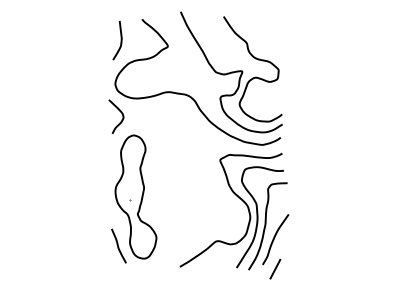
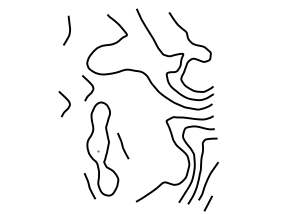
curve: (120, 40) -> (69, 30), moved
curve: (90, 135) -> (68, 102), added
curve: (162, 192) -> (122, 145), added

